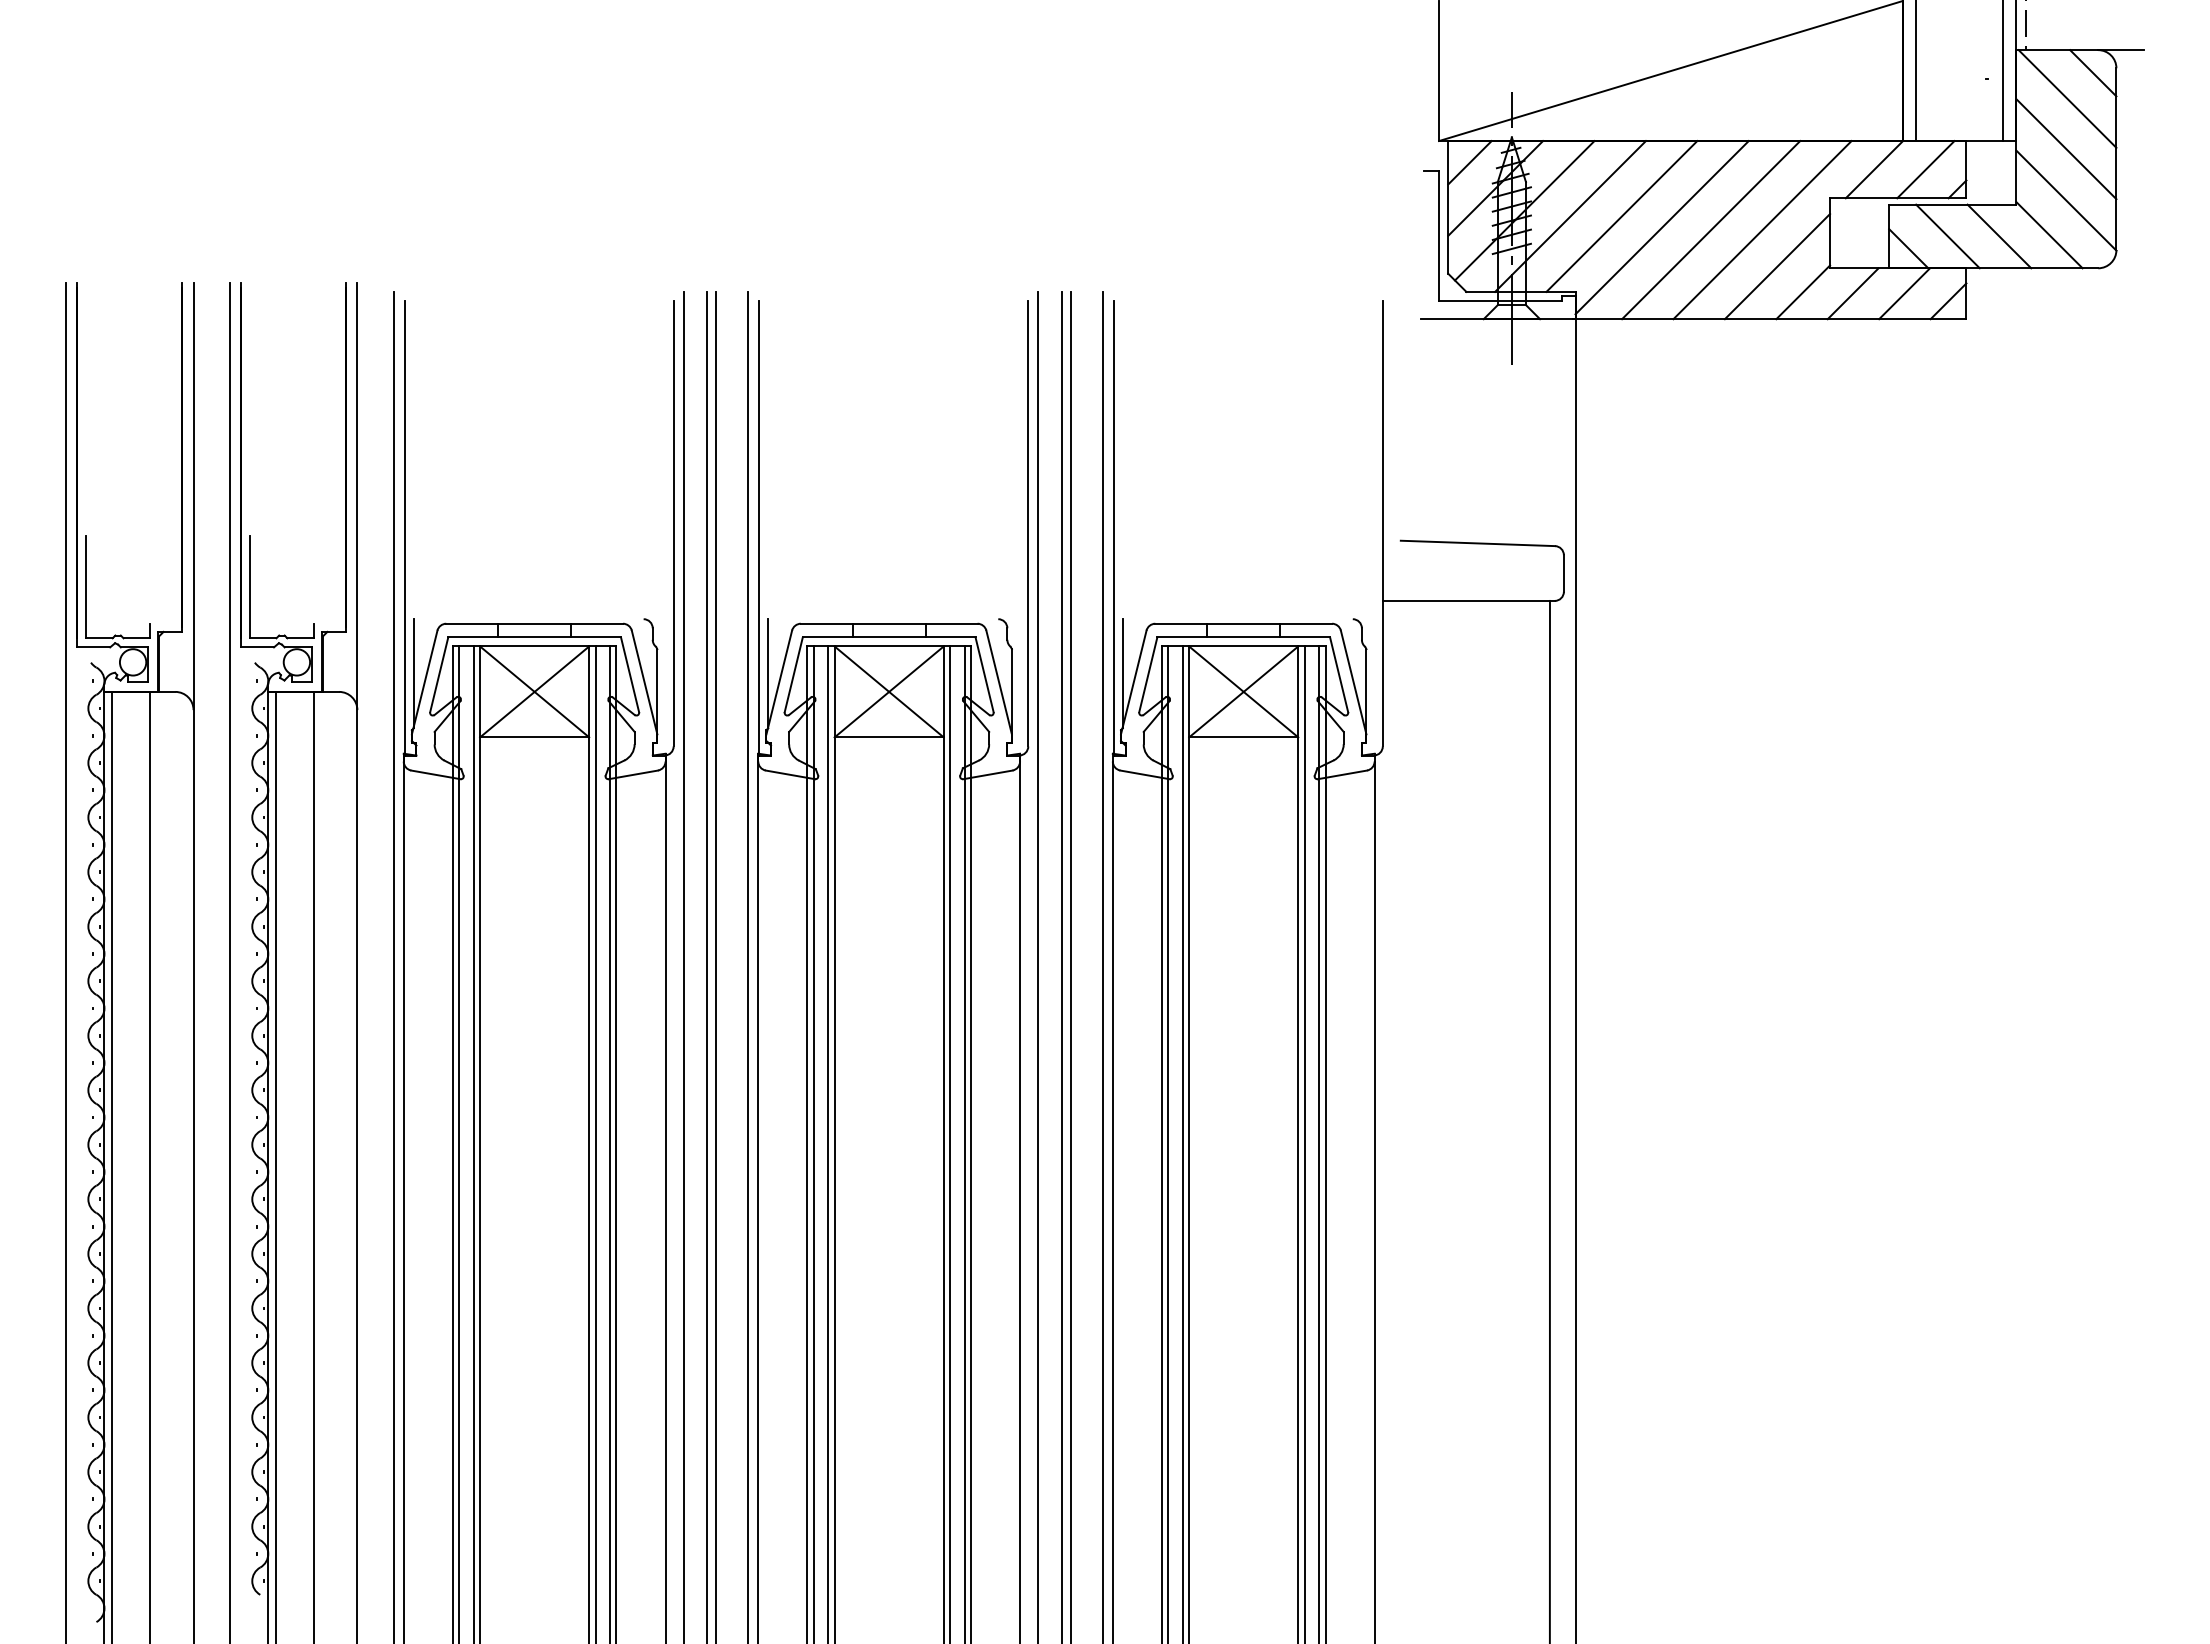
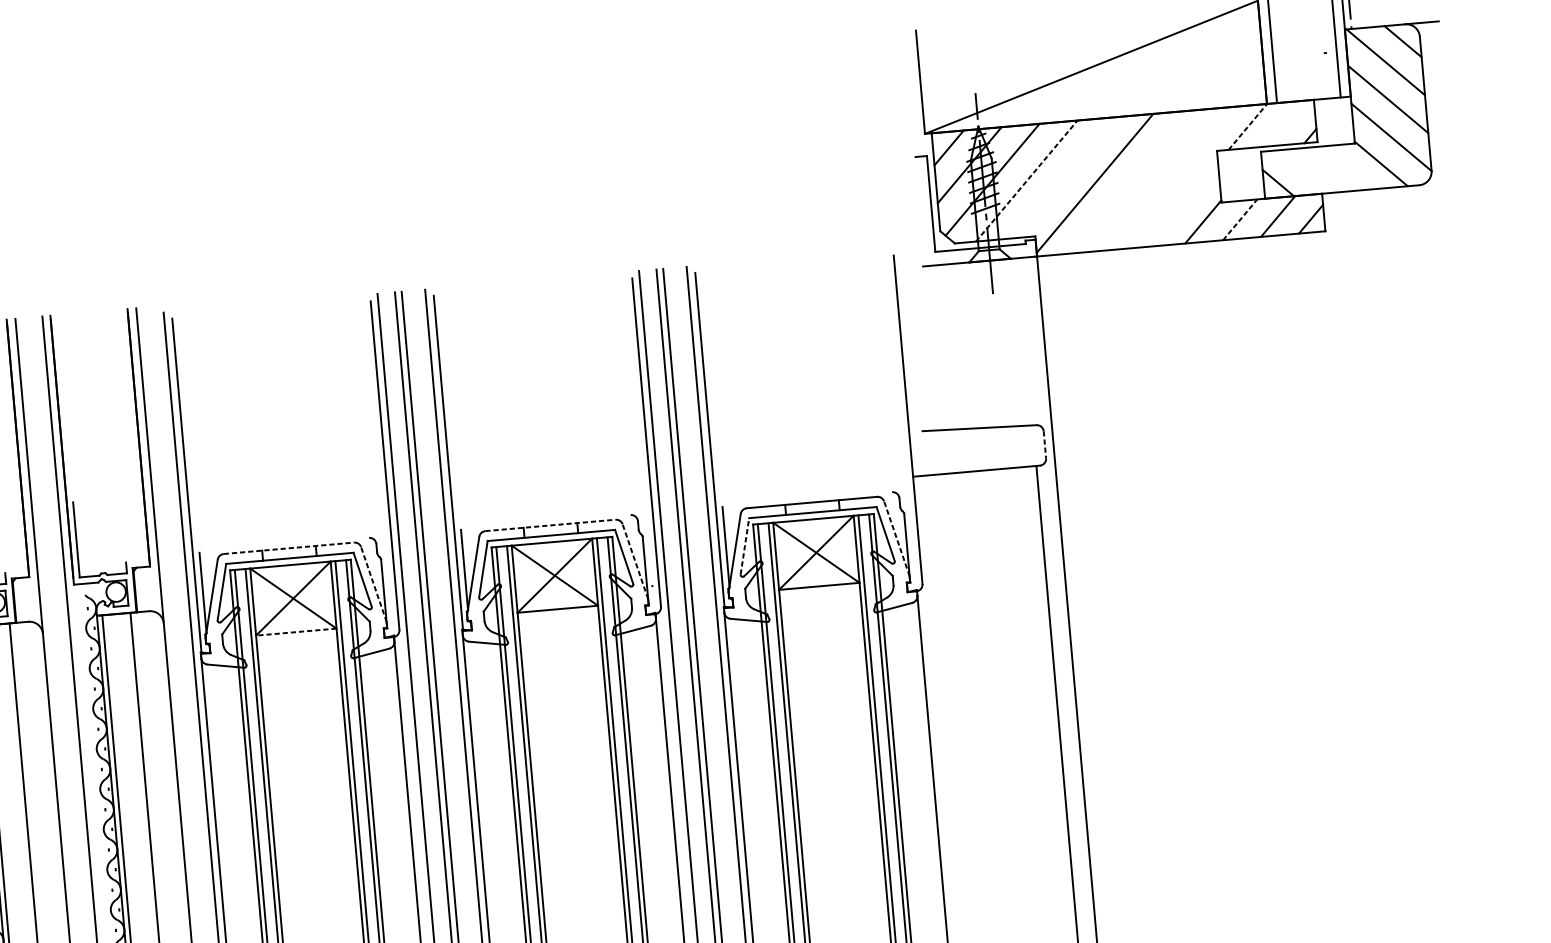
line: (1874, 169) -> (1247, 126), solid -> dashed
line: (1925, 169) -> (1285, 123), removed
line: (1570, 216) -> (1026, 181), solid -> dashed
line: (1621, 216) -> (1064, 177), removed
line: (1711, 230) -> (1131, 182), removed
line: (1762, 230) -> (1169, 179), removed
line: (1947, 236) -> (1306, 171), removed
line: (1999, 236) -> (1344, 168), removed
line: (1777, 266) -> (1182, 204), removed
line: (1853, 293) -> (1240, 219), solid -> dashed
line: (1563, 574) -> (1044, 445), solid -> dashed
line: (535, 623) -> (289, 548), solid -> dashed
line: (889, 623) -> (550, 525), solid -> dashed
line: (1148, 674) -> (745, 546), solid -> dashed
line: (644, 682) -> (373, 584), solid -> dashed
line: (999, 682) -> (635, 561), solid -> dashed
line: (1353, 682) -> (896, 538), solid -> dashed
line: (534, 737) -> (296, 632), solid -> dashed

